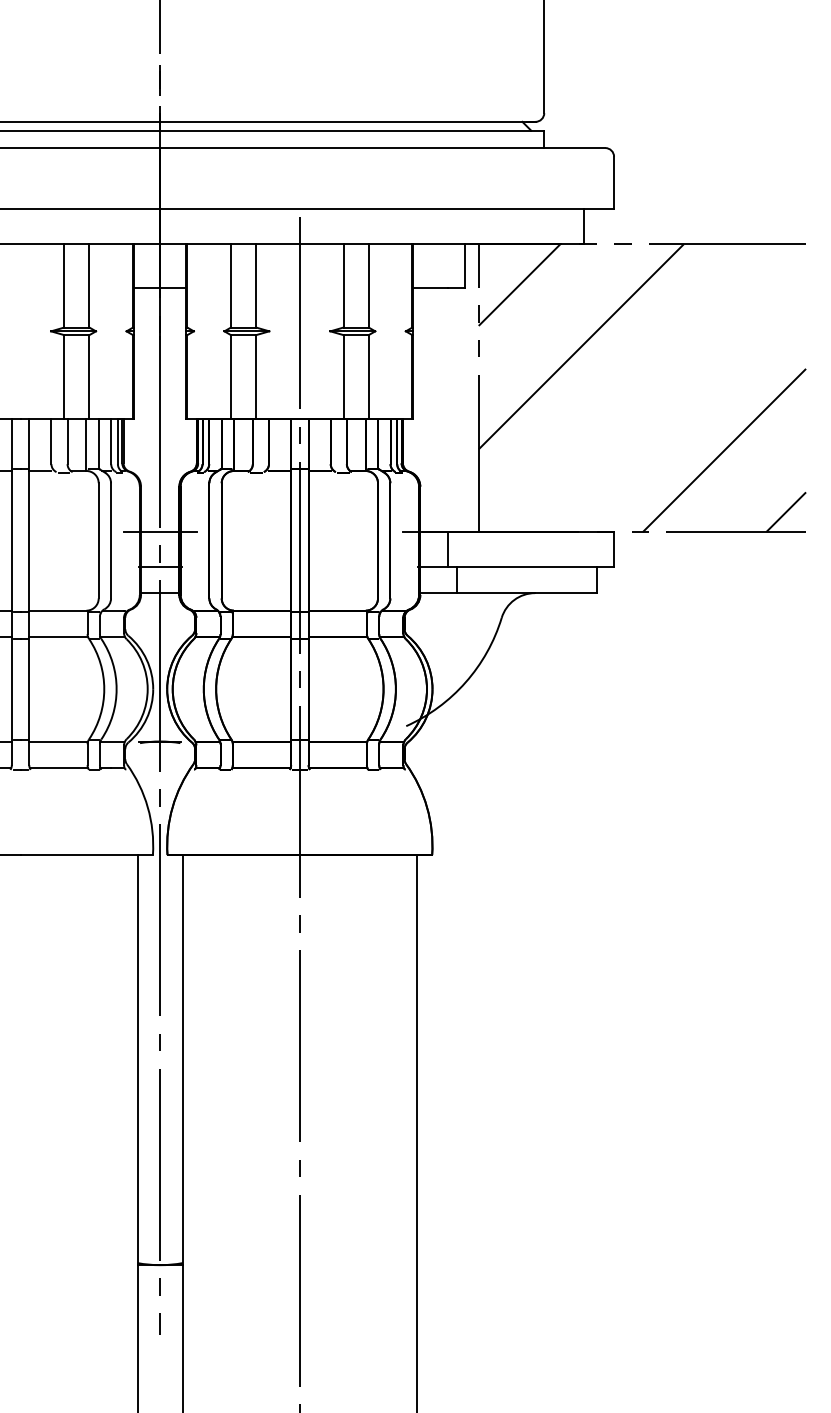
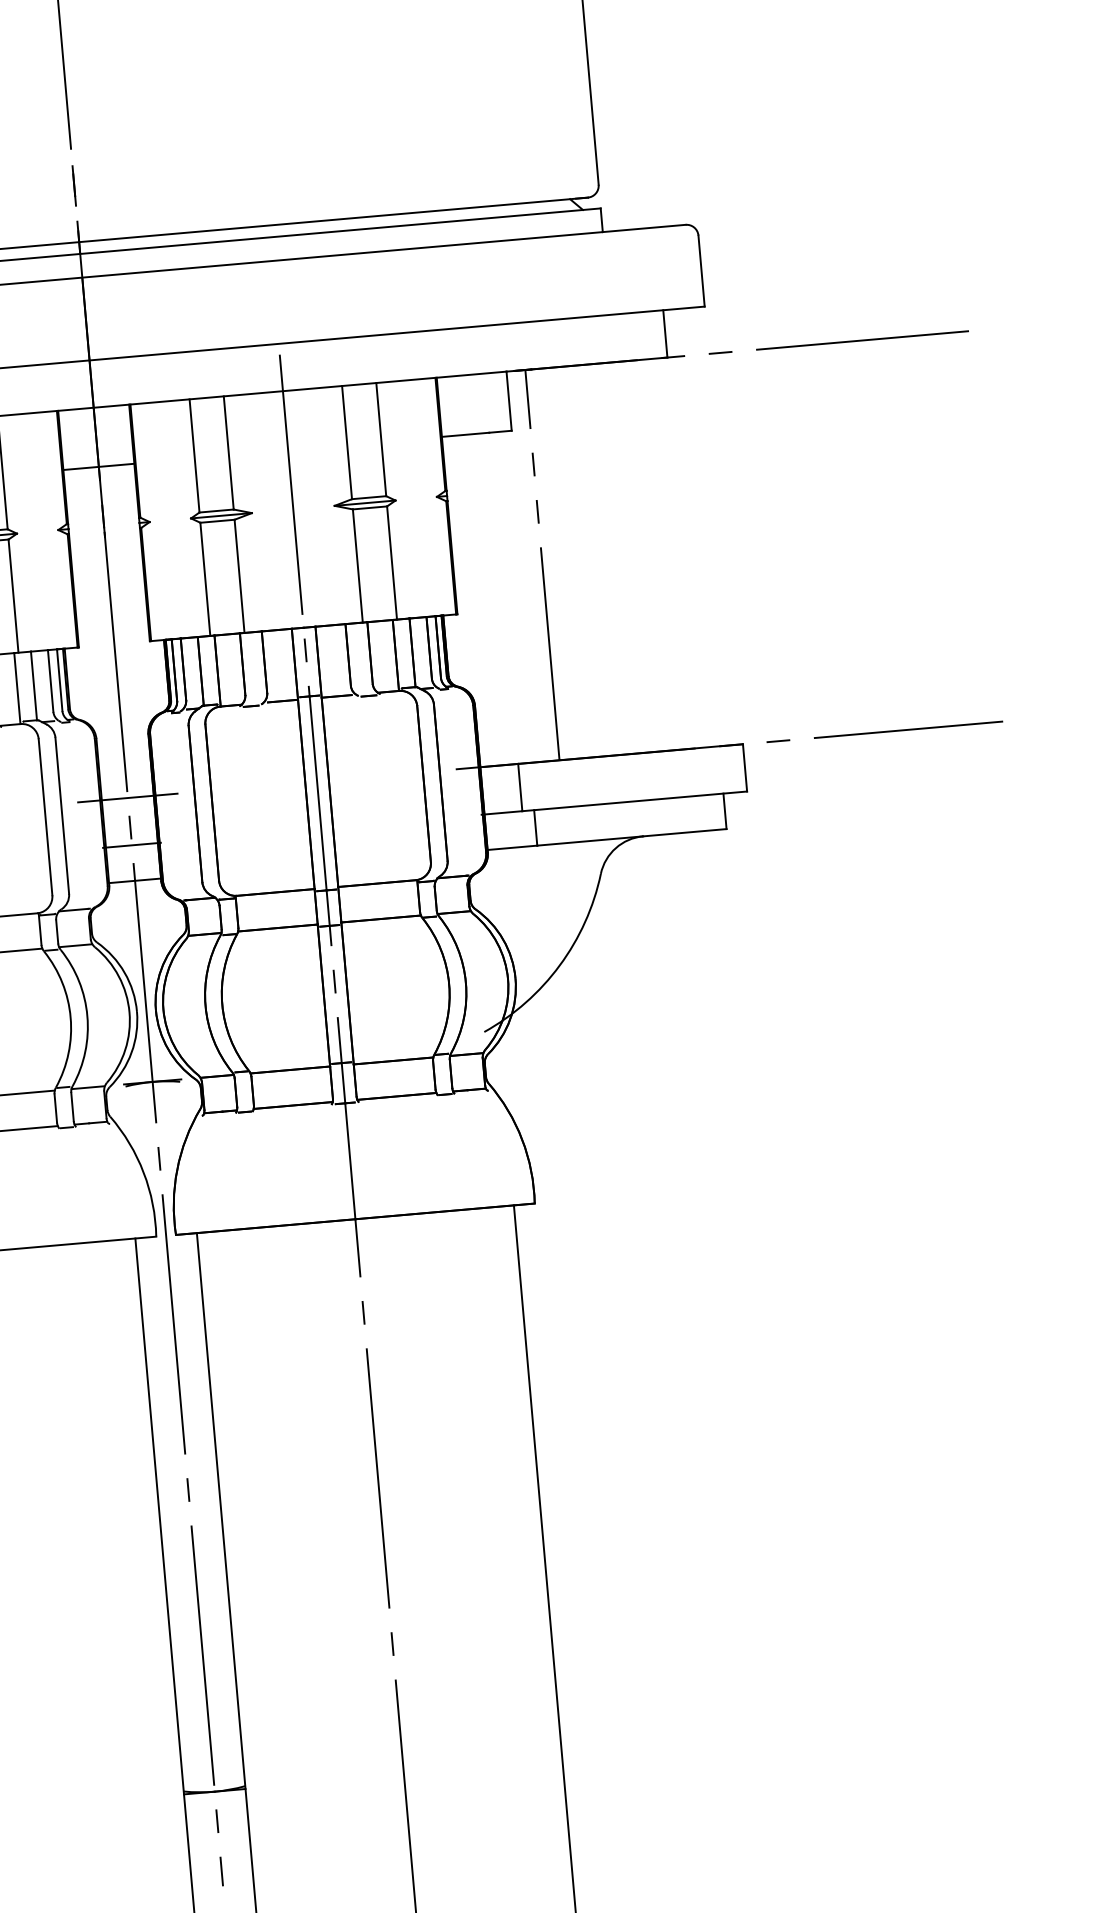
hatch: (642, 388) -> (764, 546), removed

